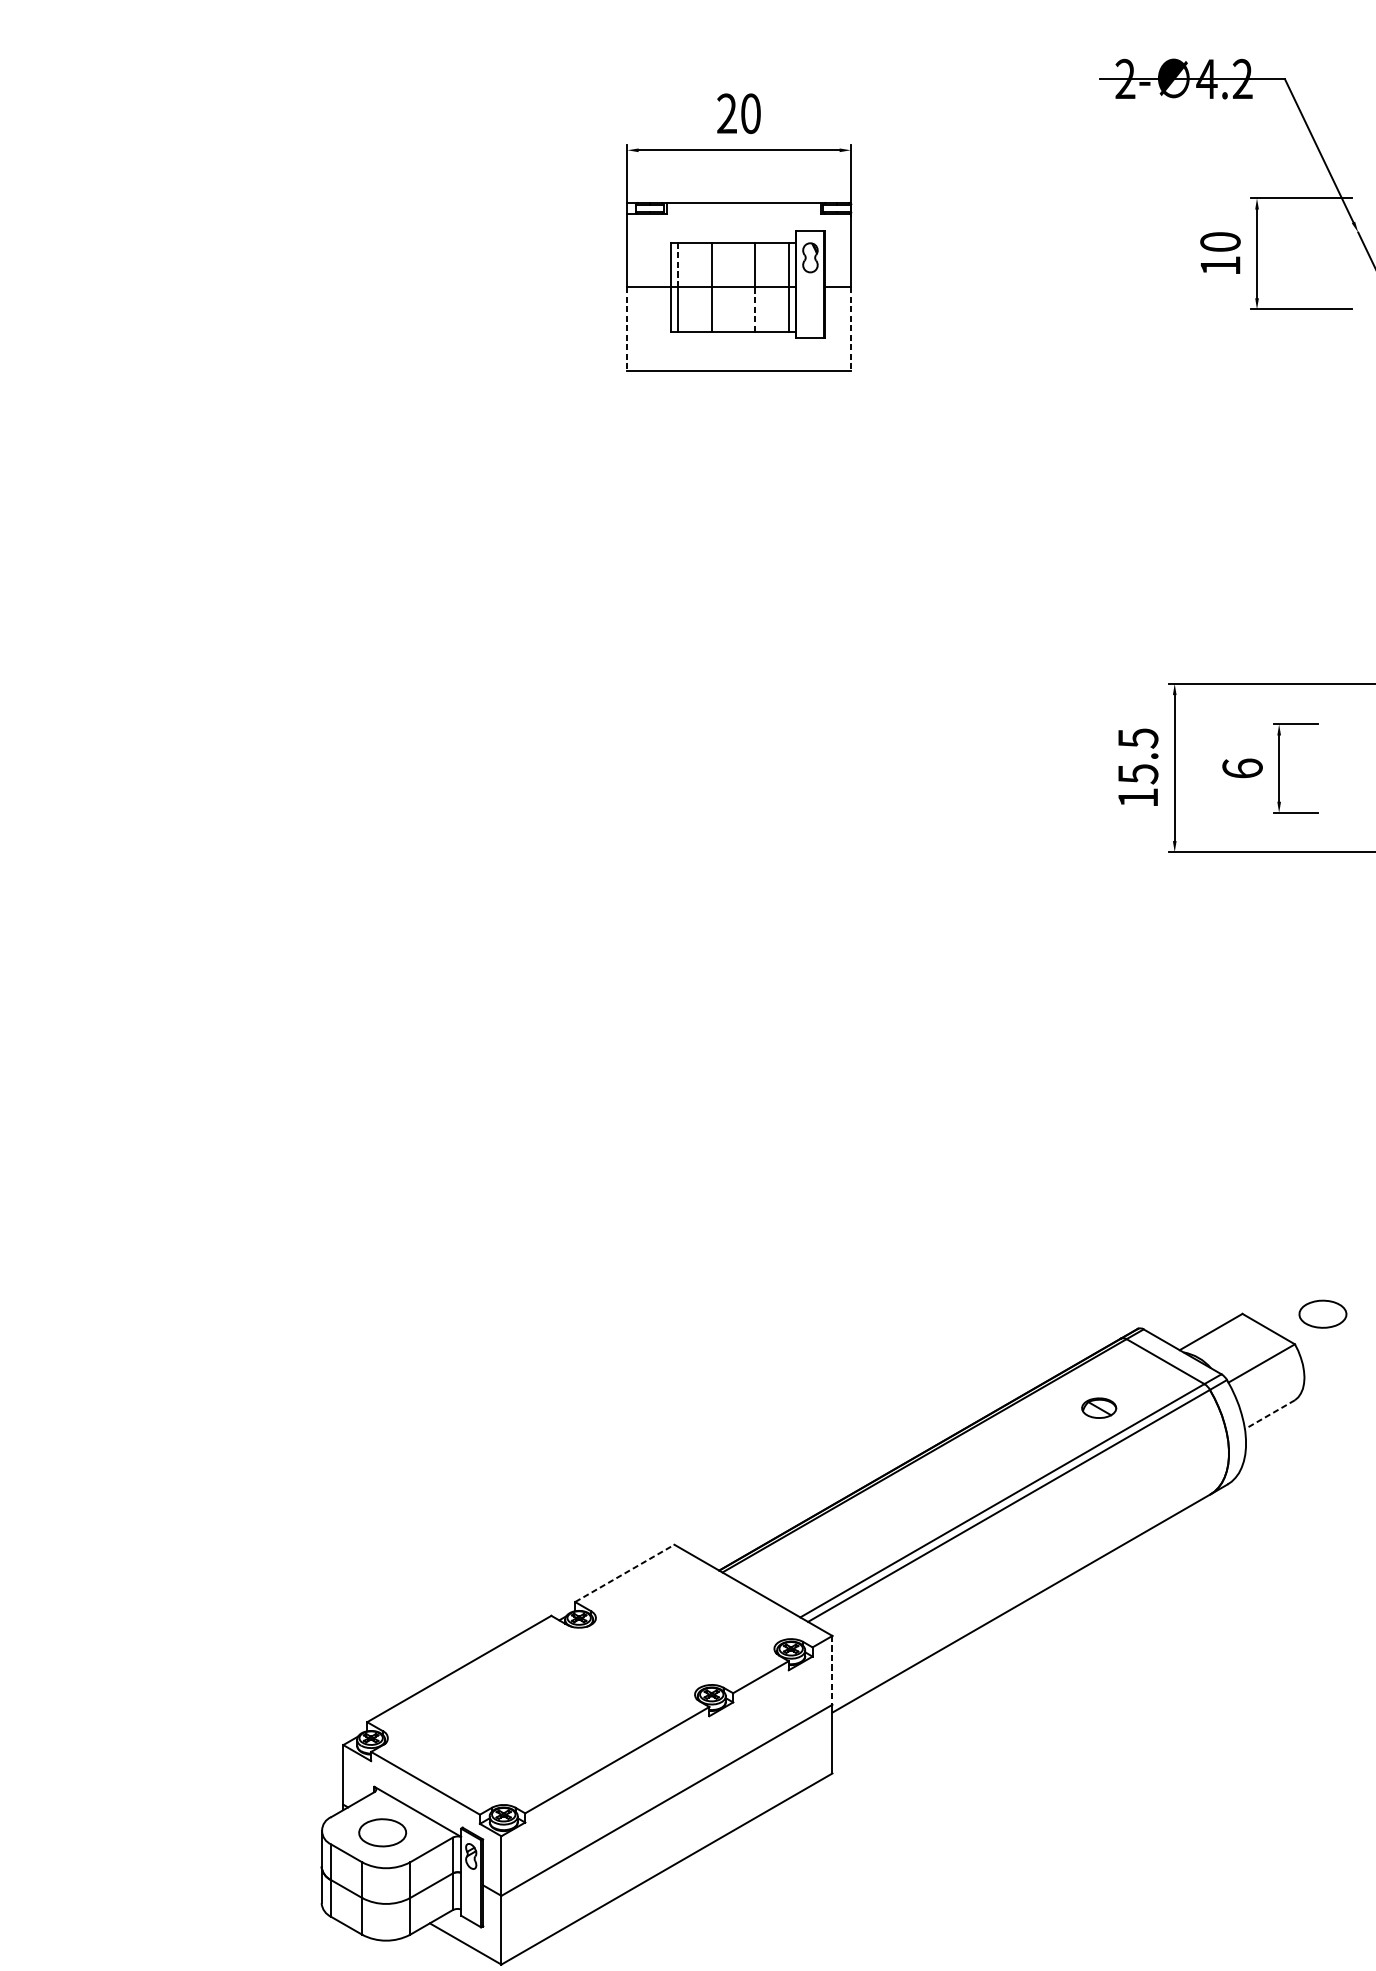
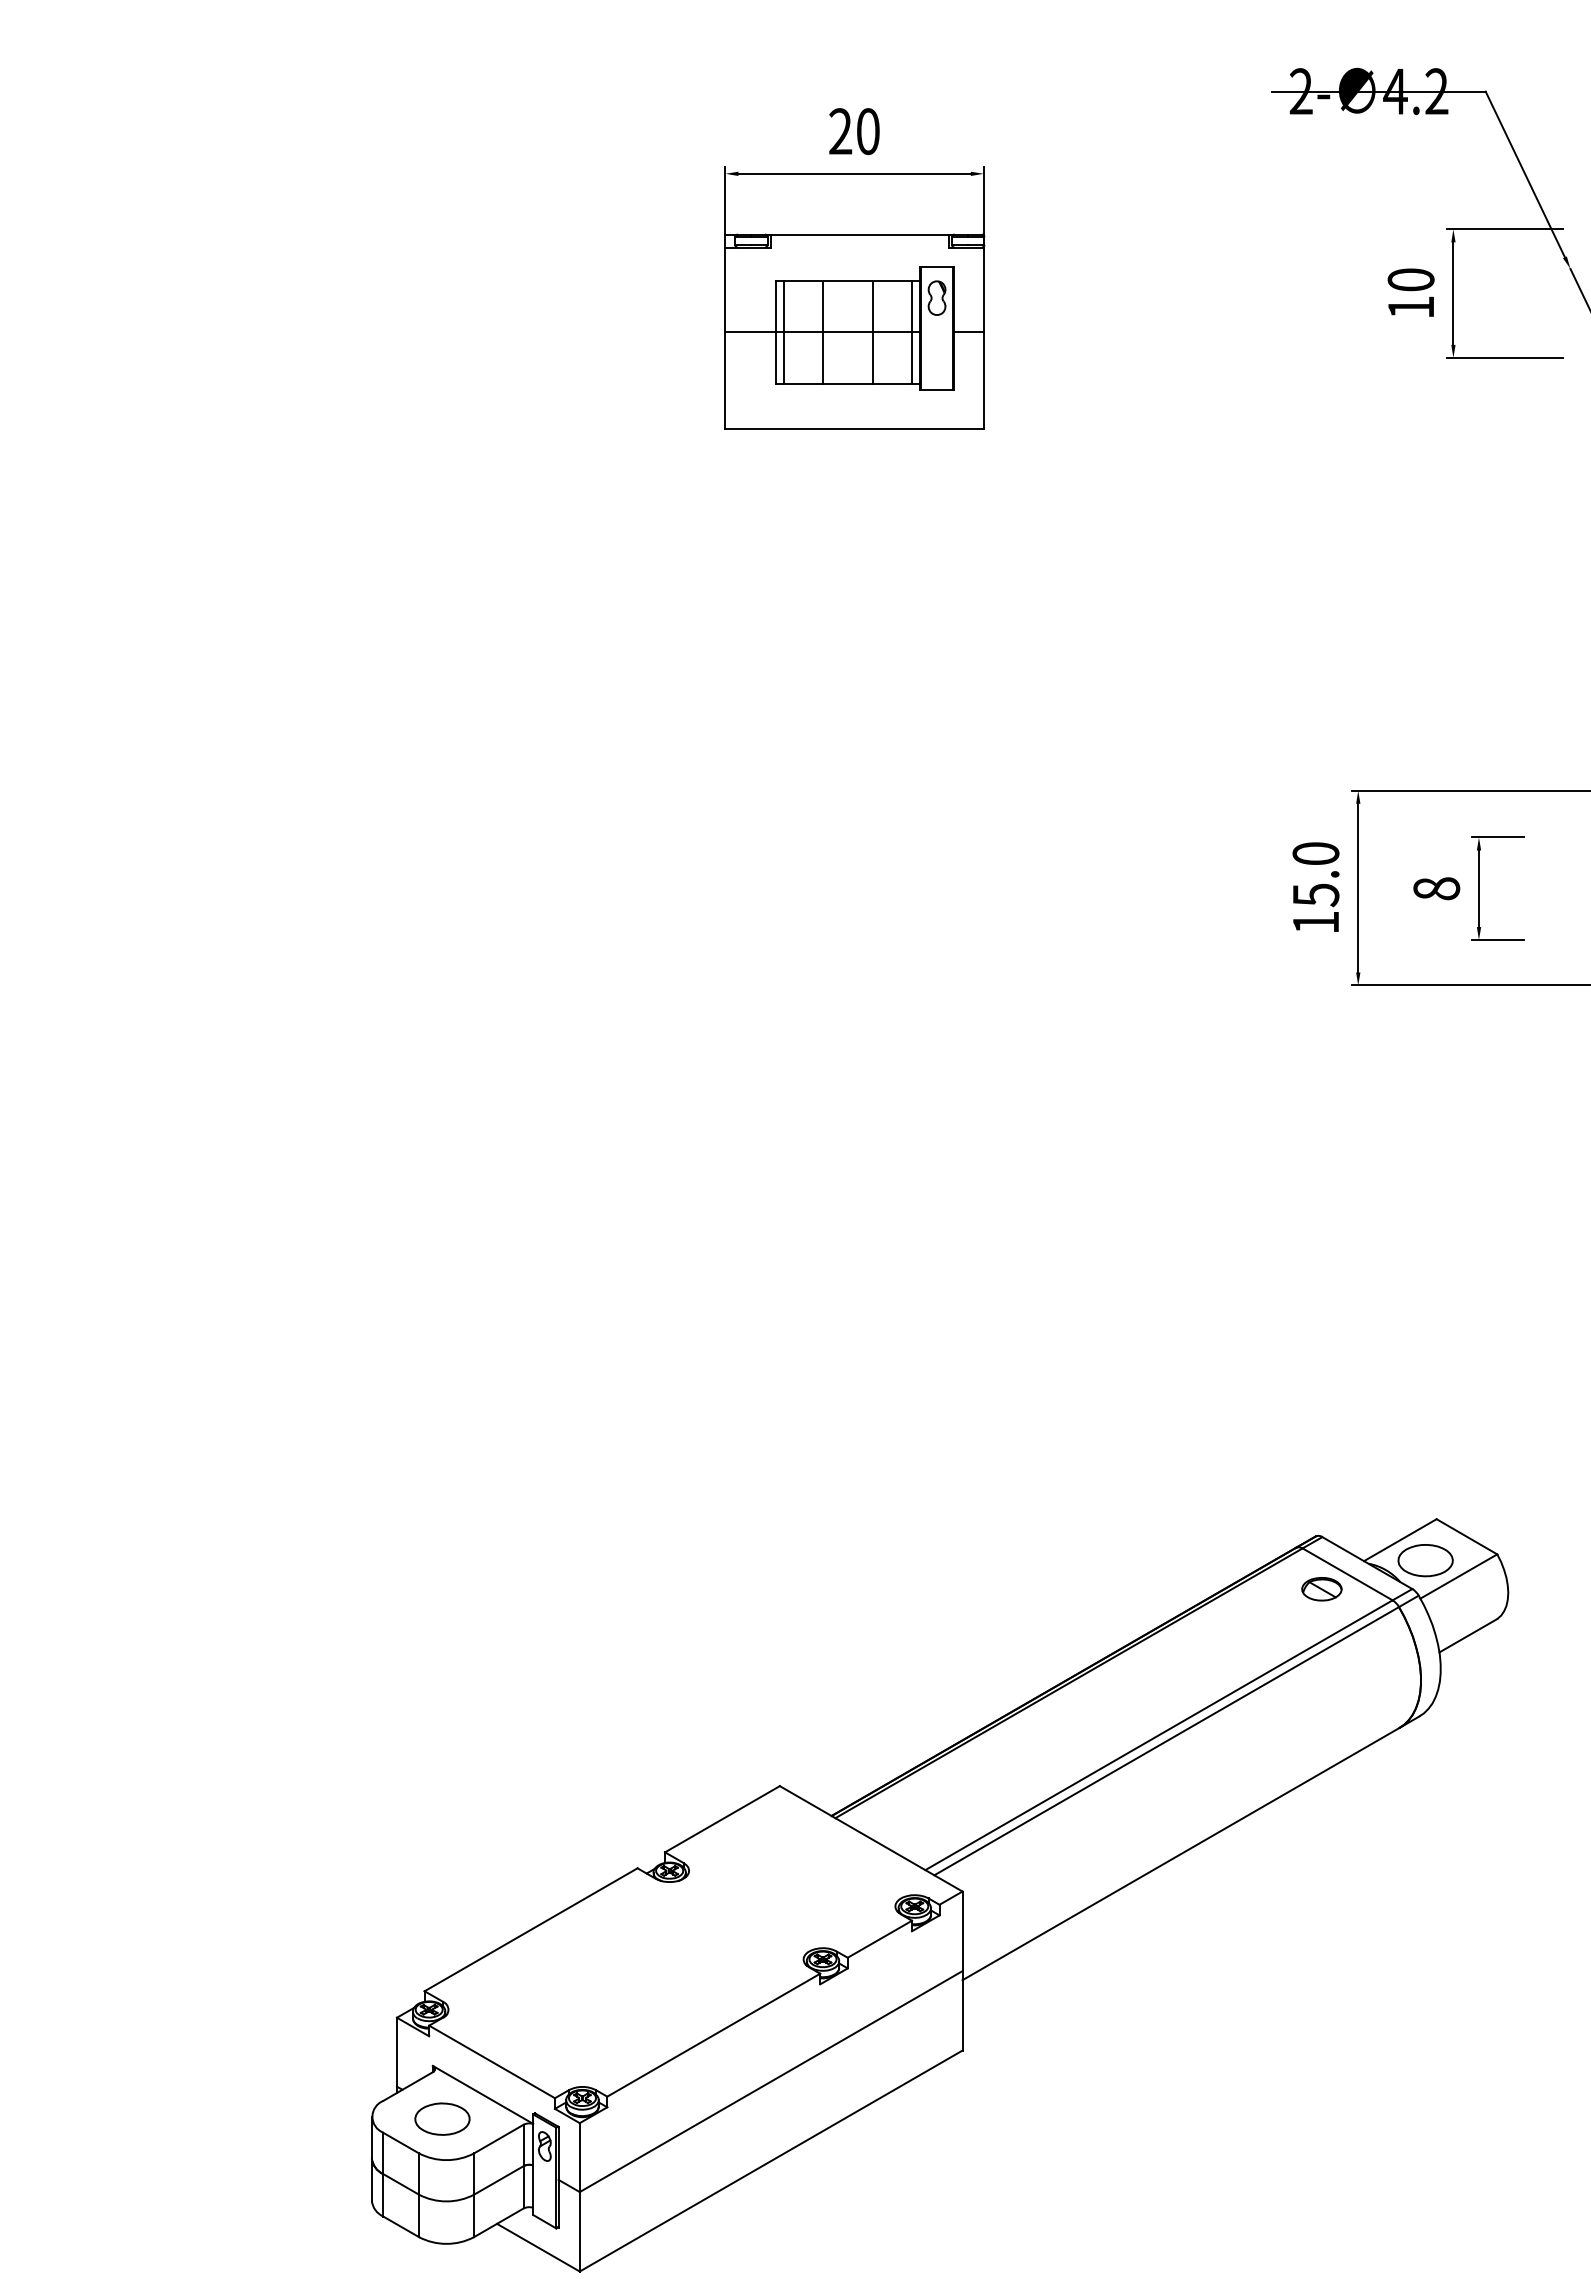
line: (677, 265) -> (783, 306), dashed -> solid
line: (755, 309) -> (873, 357), dashed -> solid
line: (627, 329) -> (725, 380), dashed -> solid
line: (850, 329) -> (983, 380), dashed -> solid
text: (1137, 738) -> (1315, 853), 15.5 -> 15.0
text: (1242, 768) -> (1436, 888), 6 -> 8
part: (1322, 1314) -> (1425, 1560), moved
part: (1098, 1408) -> (1321, 1589), moved
line: (1269, 1414) -> (1467, 1635), dashed -> solid
line: (624, 1572) -> (722, 1818), dashed -> solid
line: (832, 1670) -> (962, 1931), dashed -> solid

